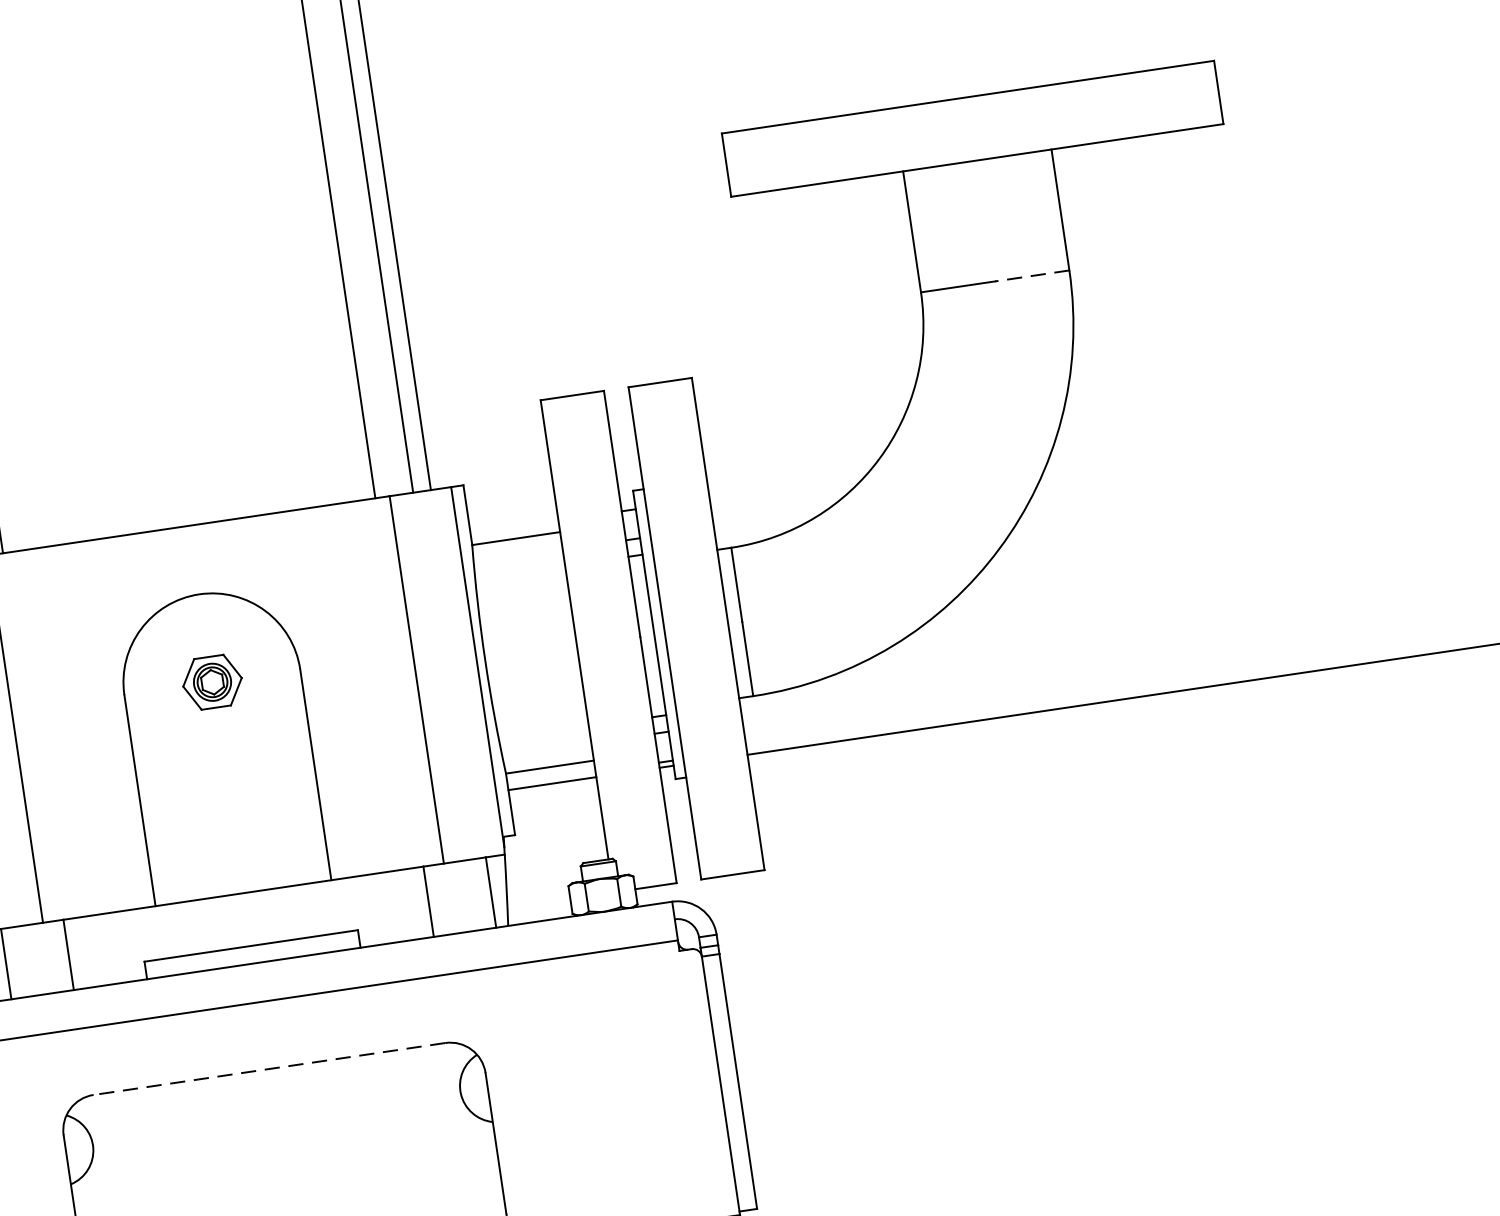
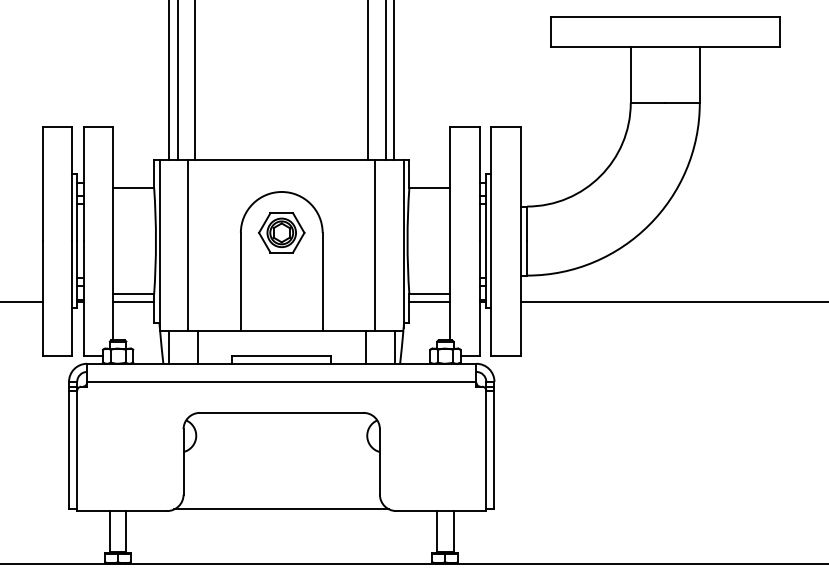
line: (1032, 274) -> (682, 102), dashed -> solid
part: (211, 681) -> (281, 232), size x1.67
line: (268, 1068) -> (281, 412), dashed -> solid

